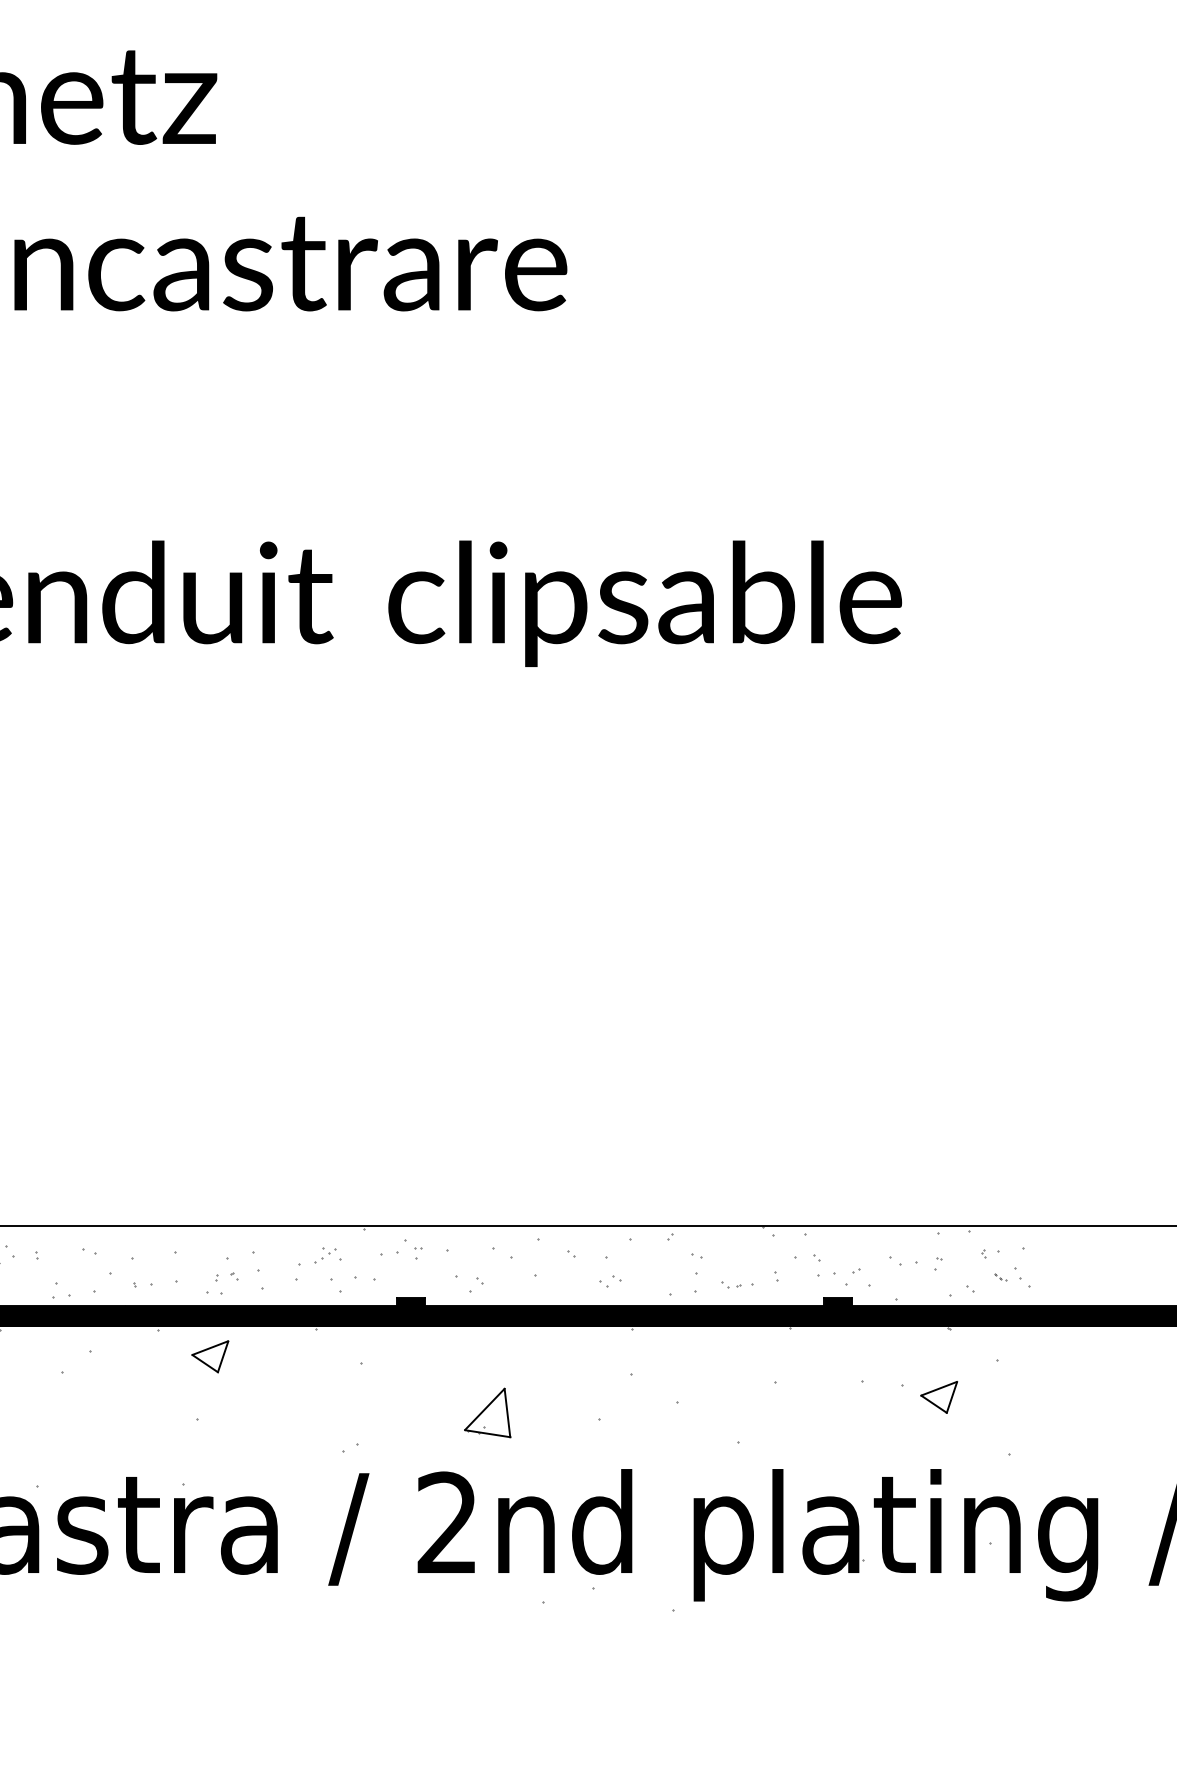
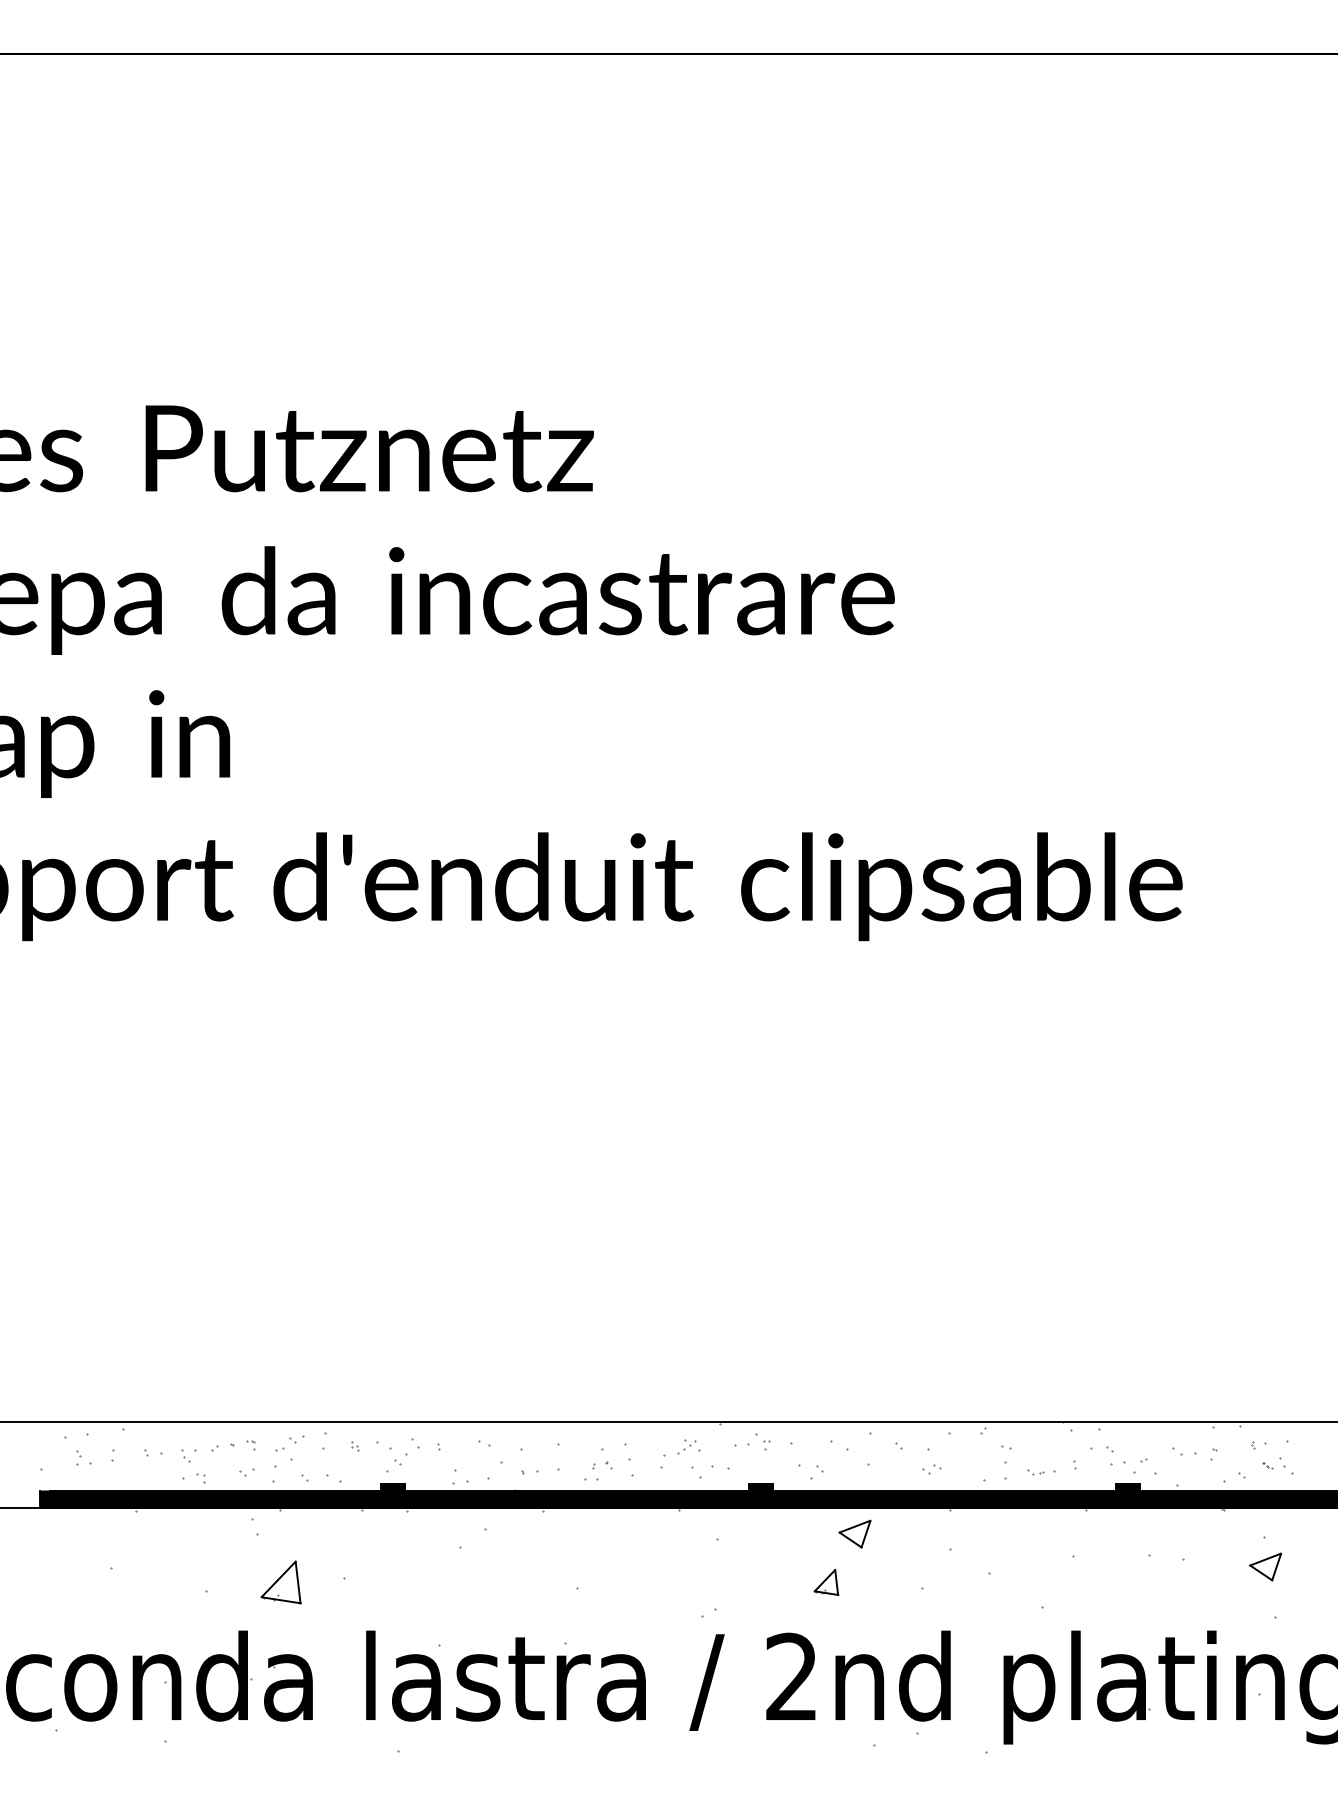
part: (209, 1356) -> (854, 1533), moved
part: (939, 1396) -> (1265, 1566), moved
part: (487, 1413) -> (826, 1582), size x0.6

